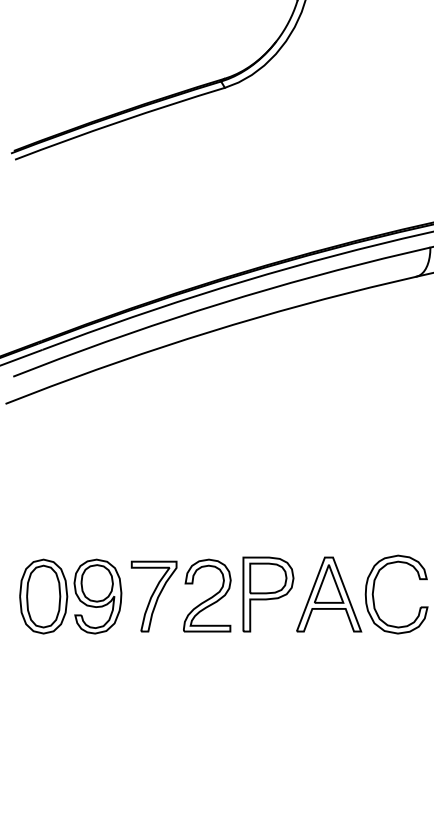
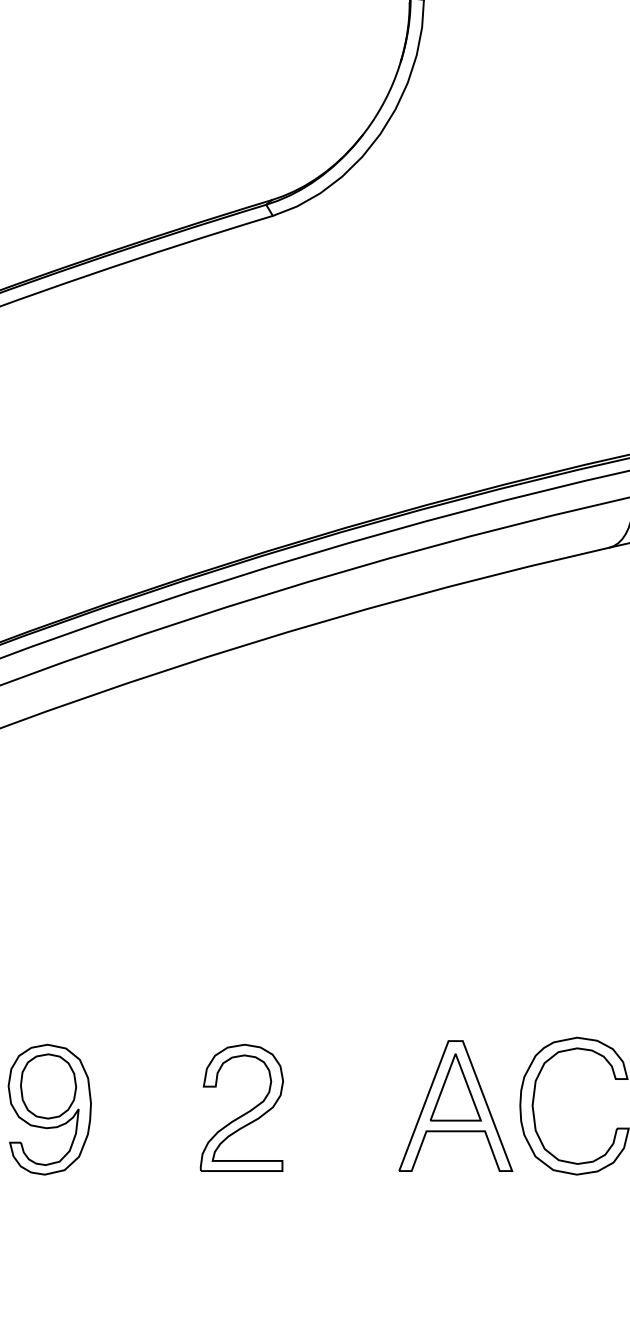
part: (268, 594) -> (349, 1105), removed
part: (153, 596) -> (147, 1109), removed

